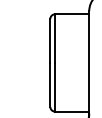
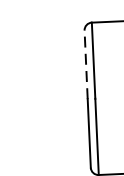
line: (50, 41) -> (86, 65), solid -> dashed

